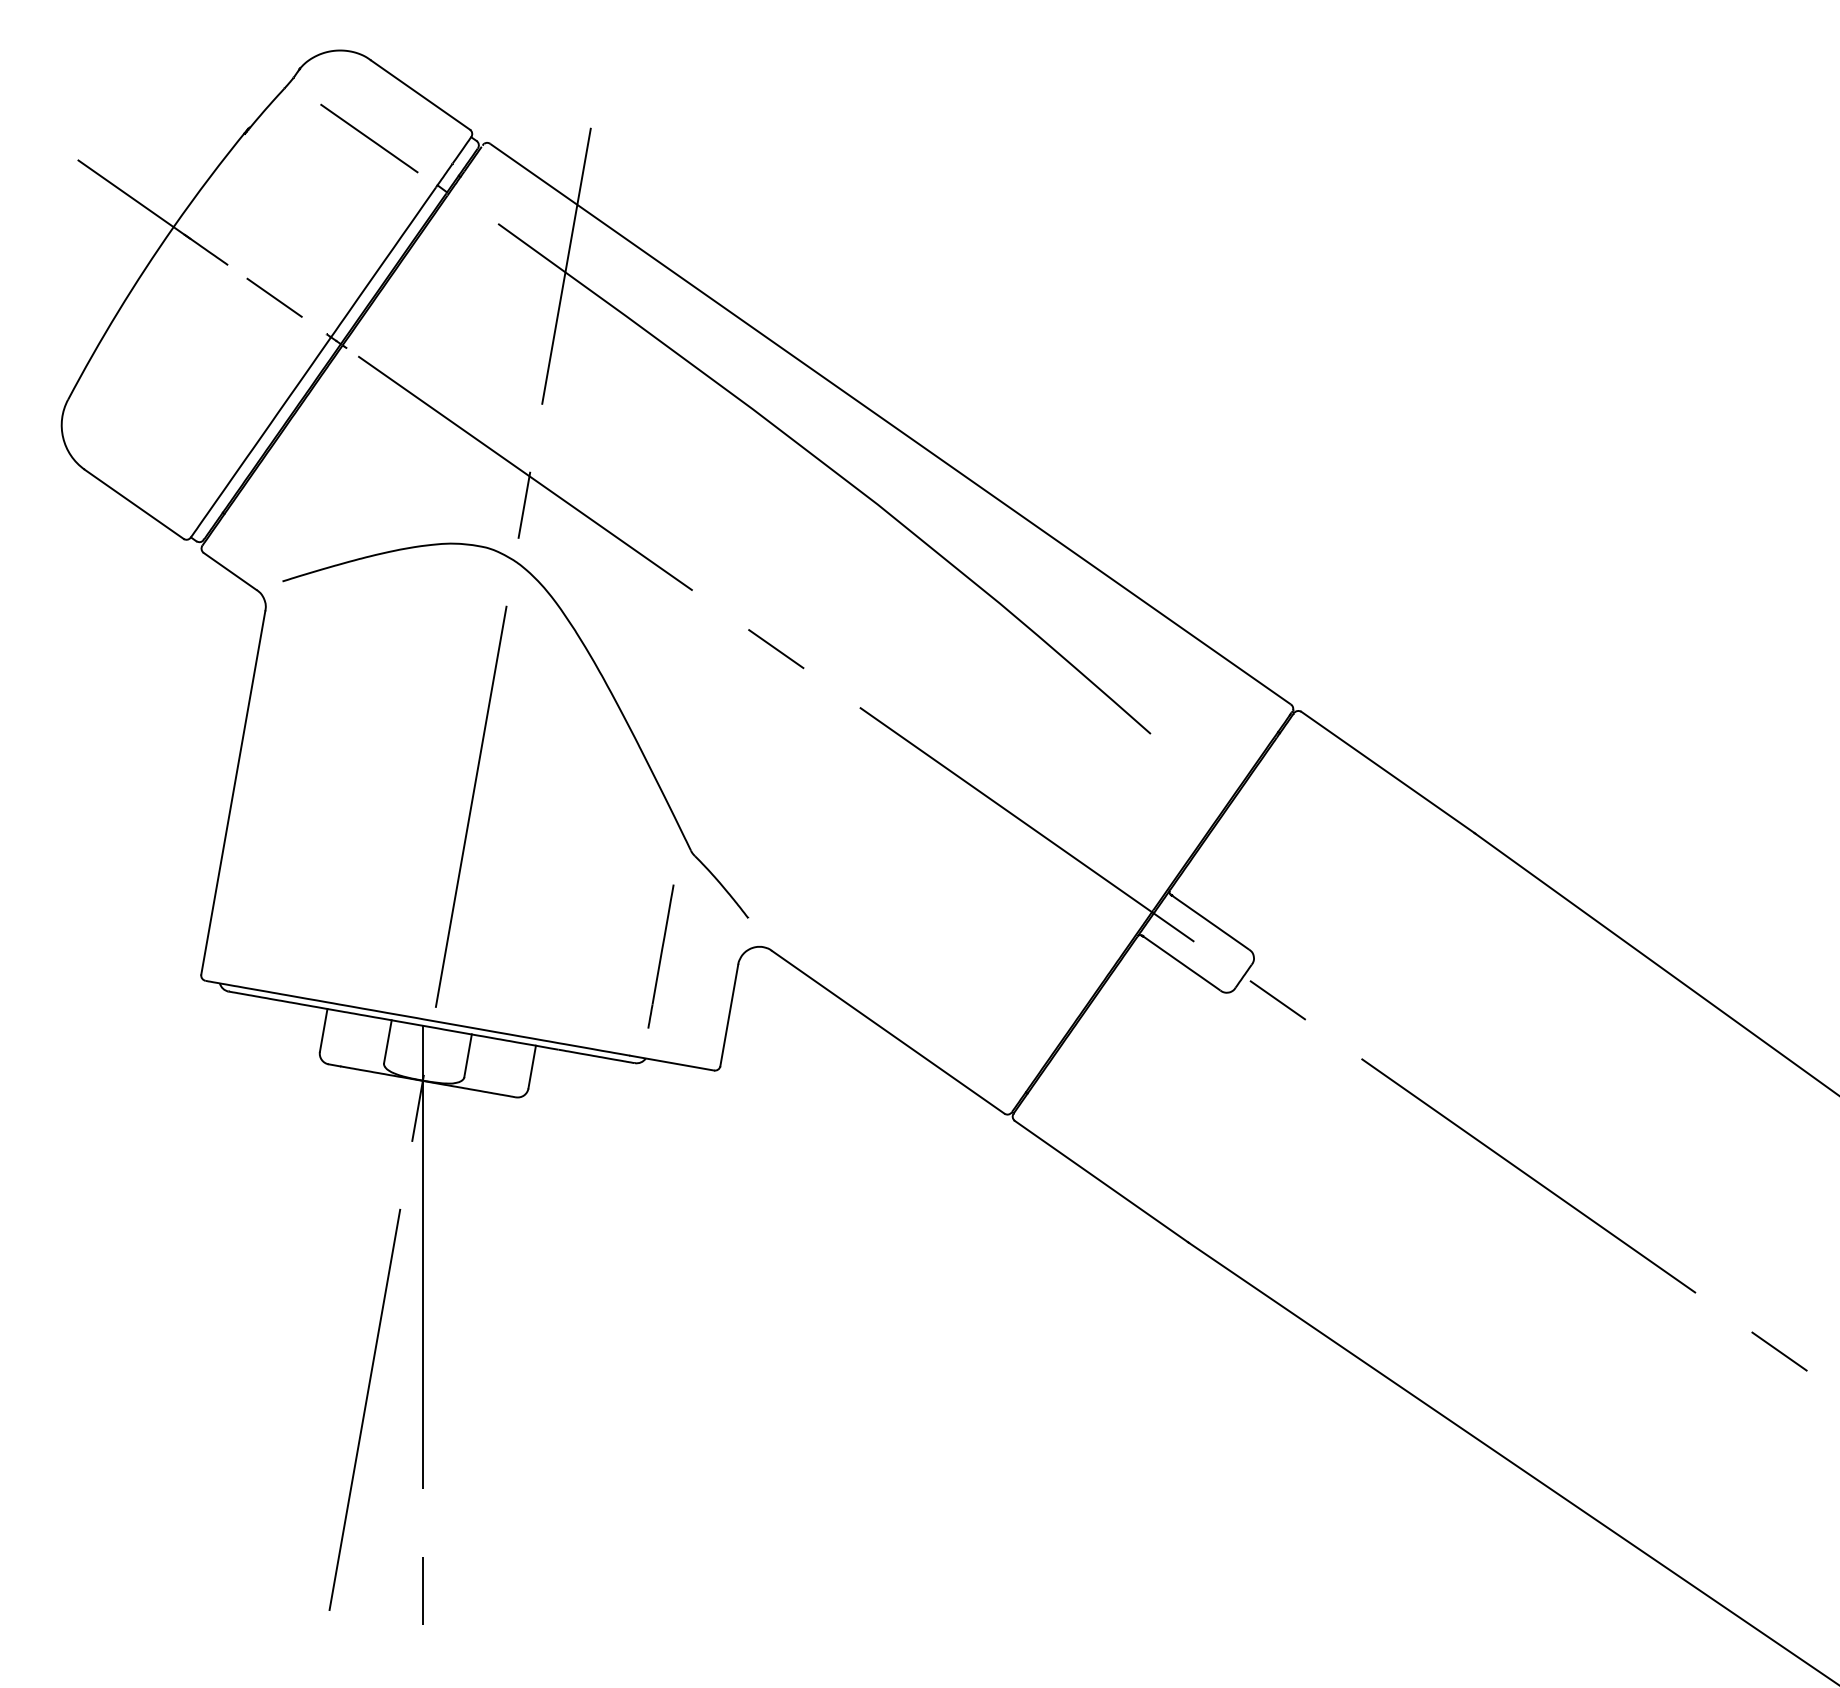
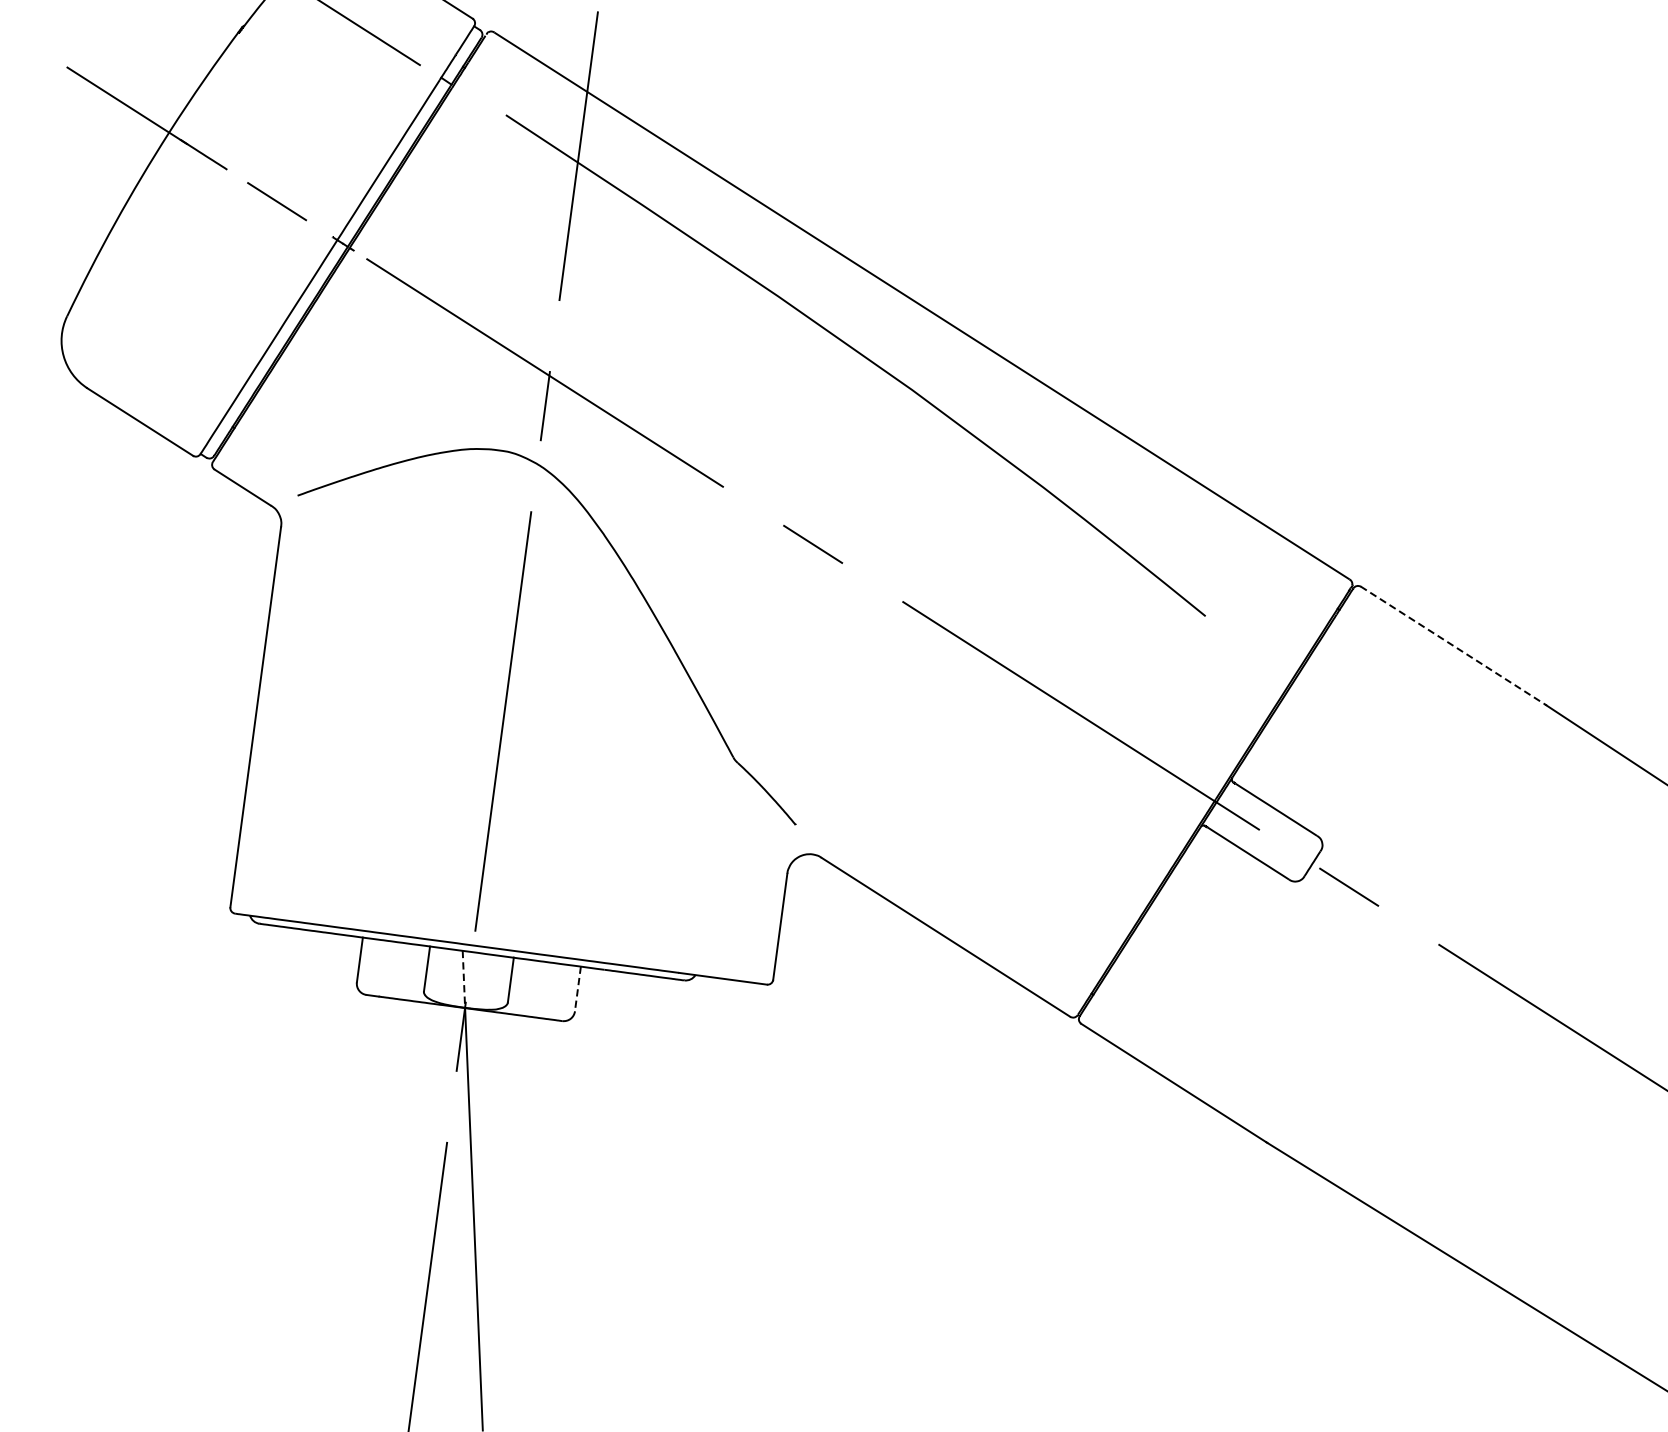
line: (1388, 772) -> (1454, 645), solid -> dashed
line: (660, 956) -> (706, 868), removed
line: (422, 1053) -> (463, 979), solid -> dashed
line: (532, 1067) -> (578, 989), solid -> dashed

